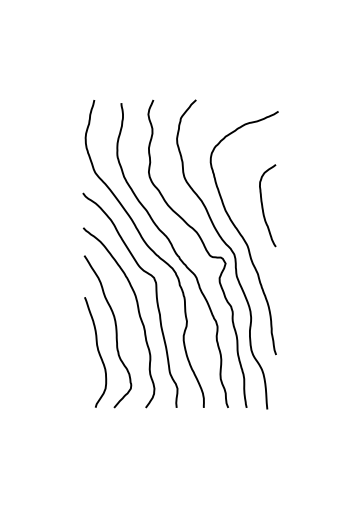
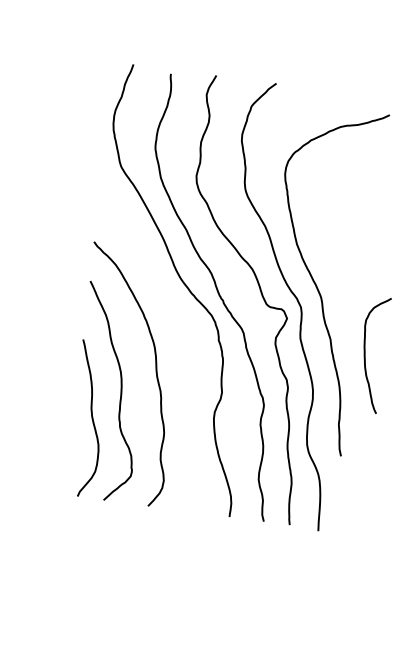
curve: (263, 205) -> (366, 353), moved
curve: (155, 296) -> (182, 351), removed

